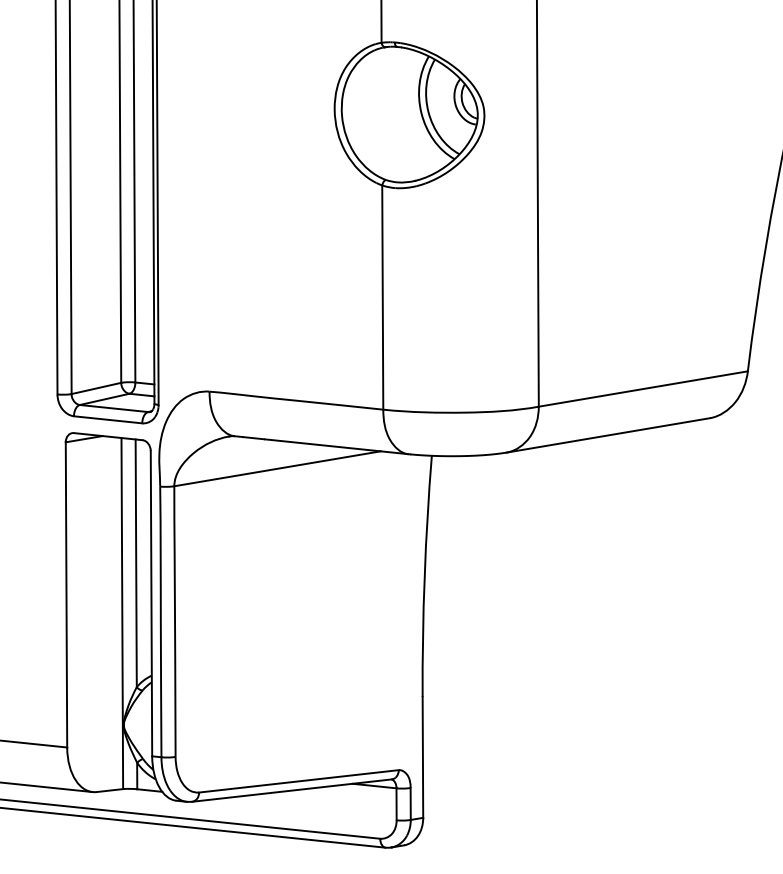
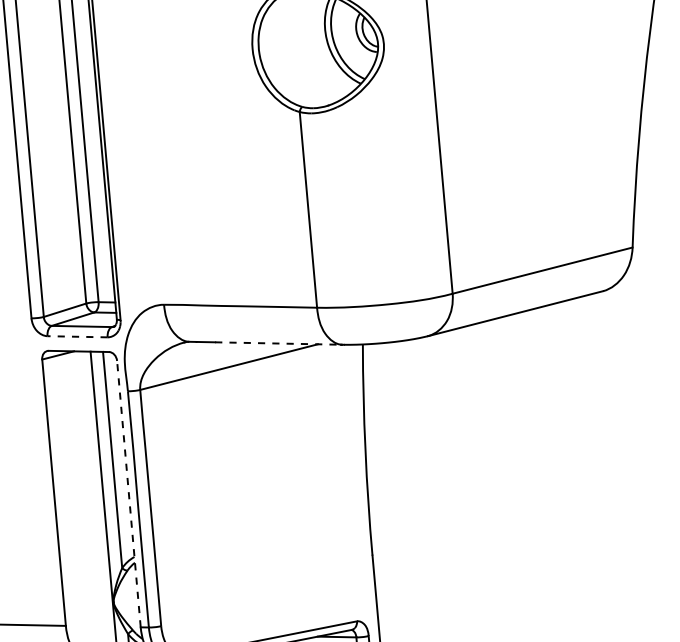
line: (107, 419) -> (77, 336), solid -> dashed
line: (335, 446) -> (278, 343), solid -> dashed
line: (151, 603) -> (128, 493), solid -> dashed

